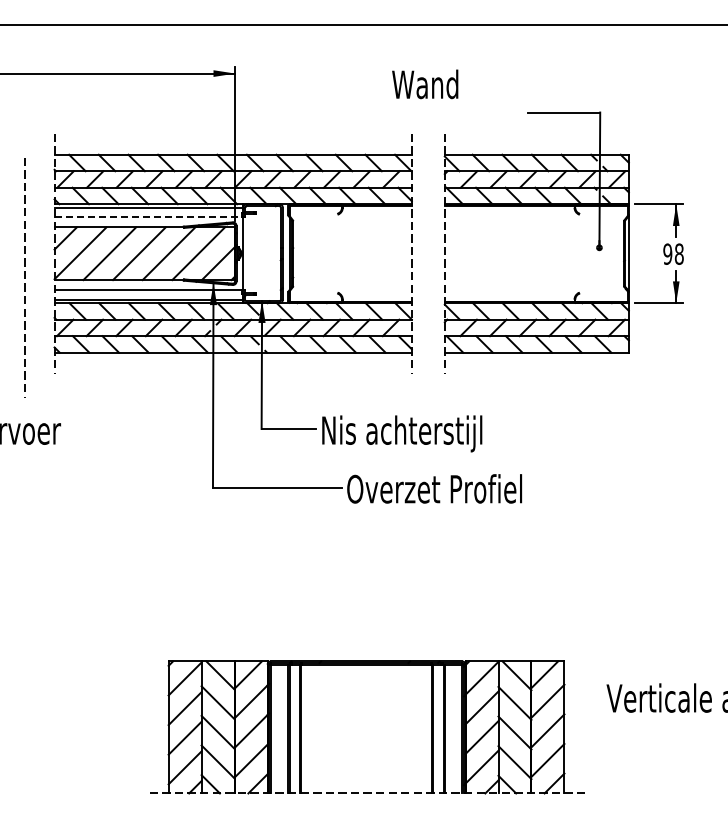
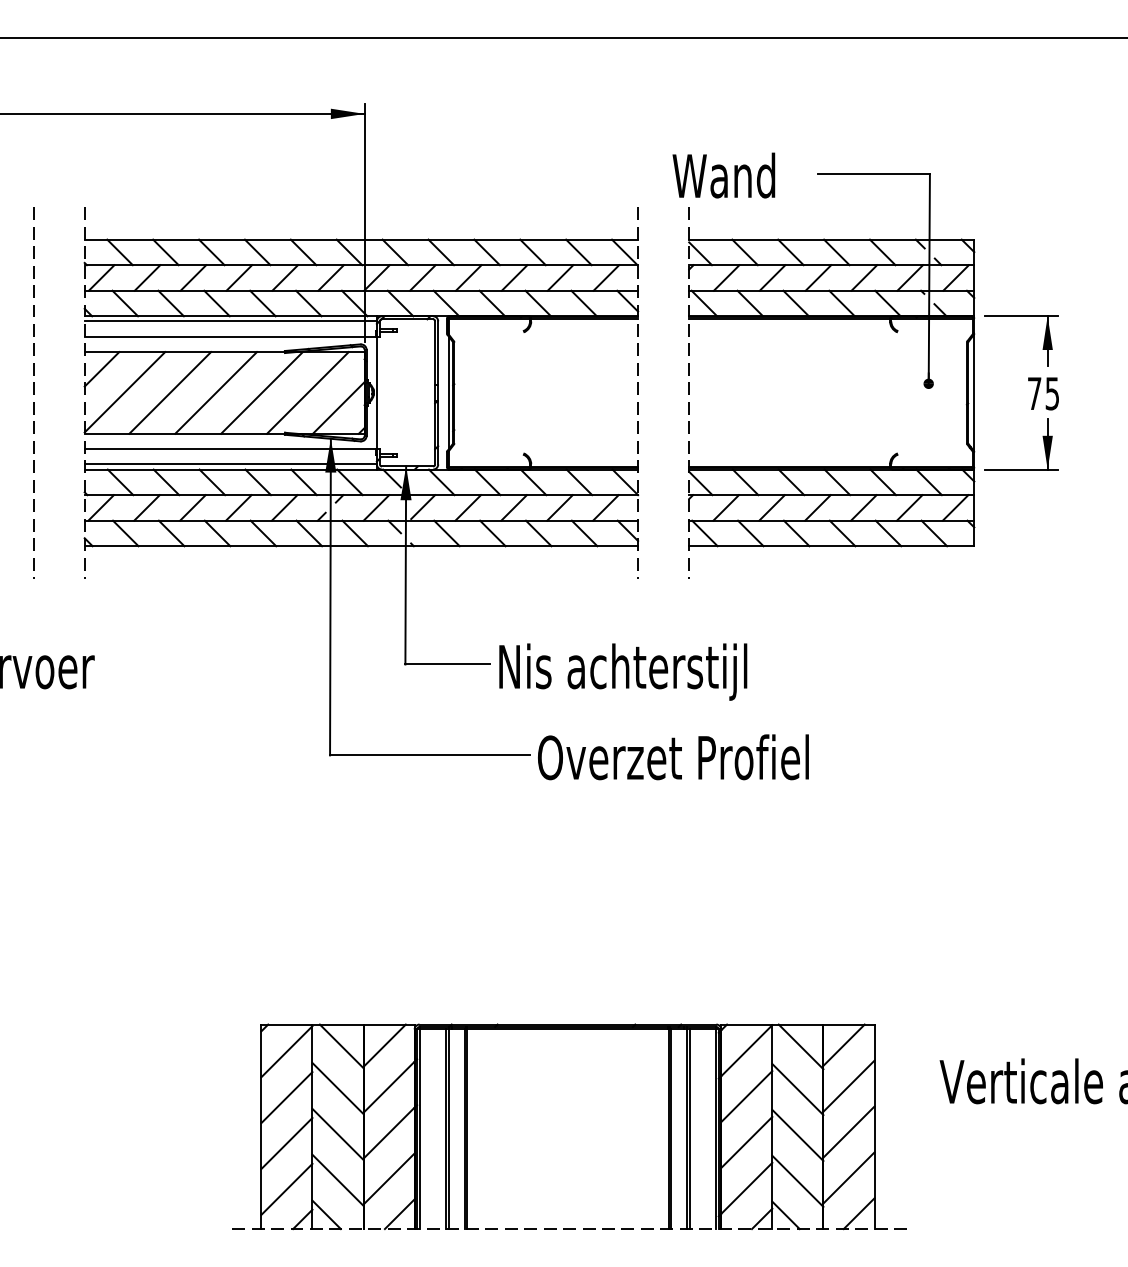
text: (425, 84) -> (724, 175), moved
line: (148, 217) -> (230, 336), dashed -> solid
text: (673, 253) -> (1043, 392), 98 -> 75
line: (24, 277) -> (33, 392), moved

